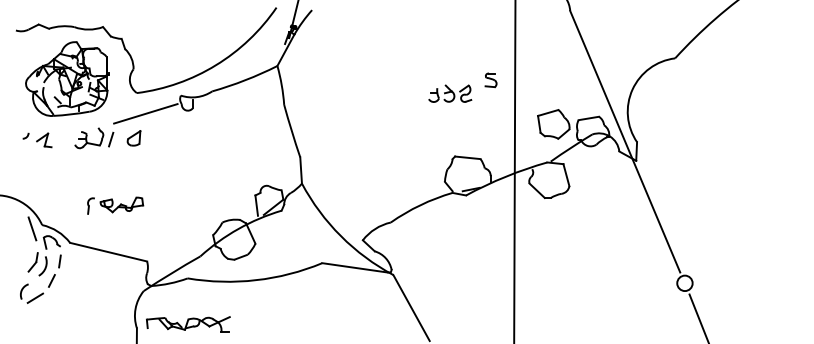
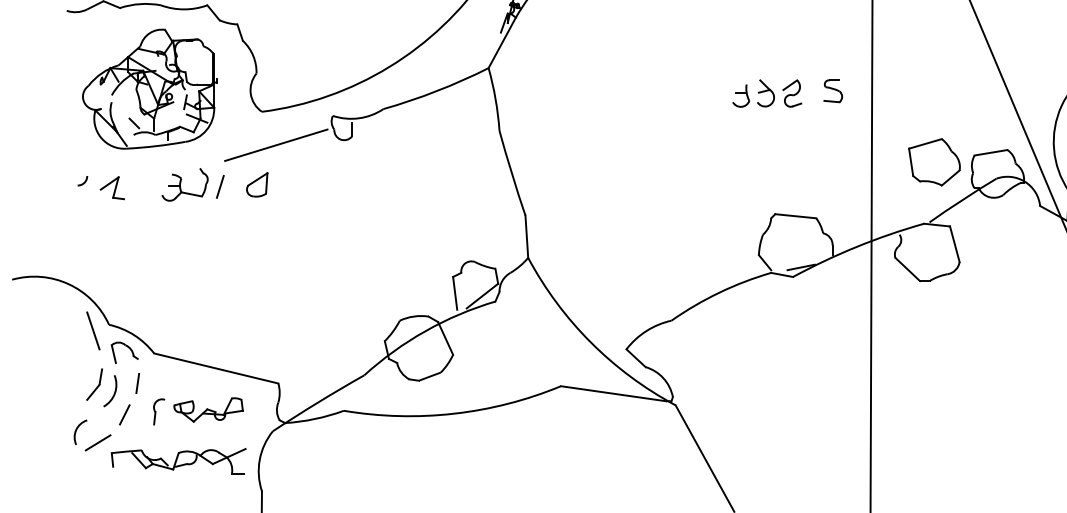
part: (450, 93) -> (767, 93), moved
part: (115, 205) -> (198, 410), moved
part: (188, 324) -> (178, 460), moved

